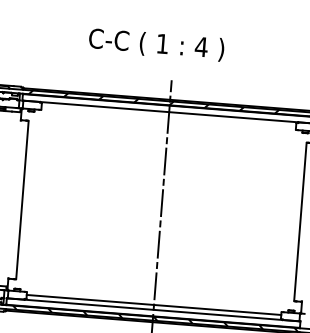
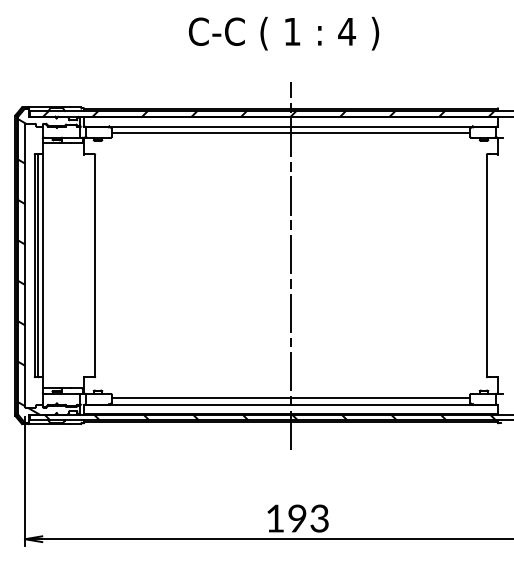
text: (156, 44) -> (284, 33), moved
line: (168, 117) -> (290, 133), added

